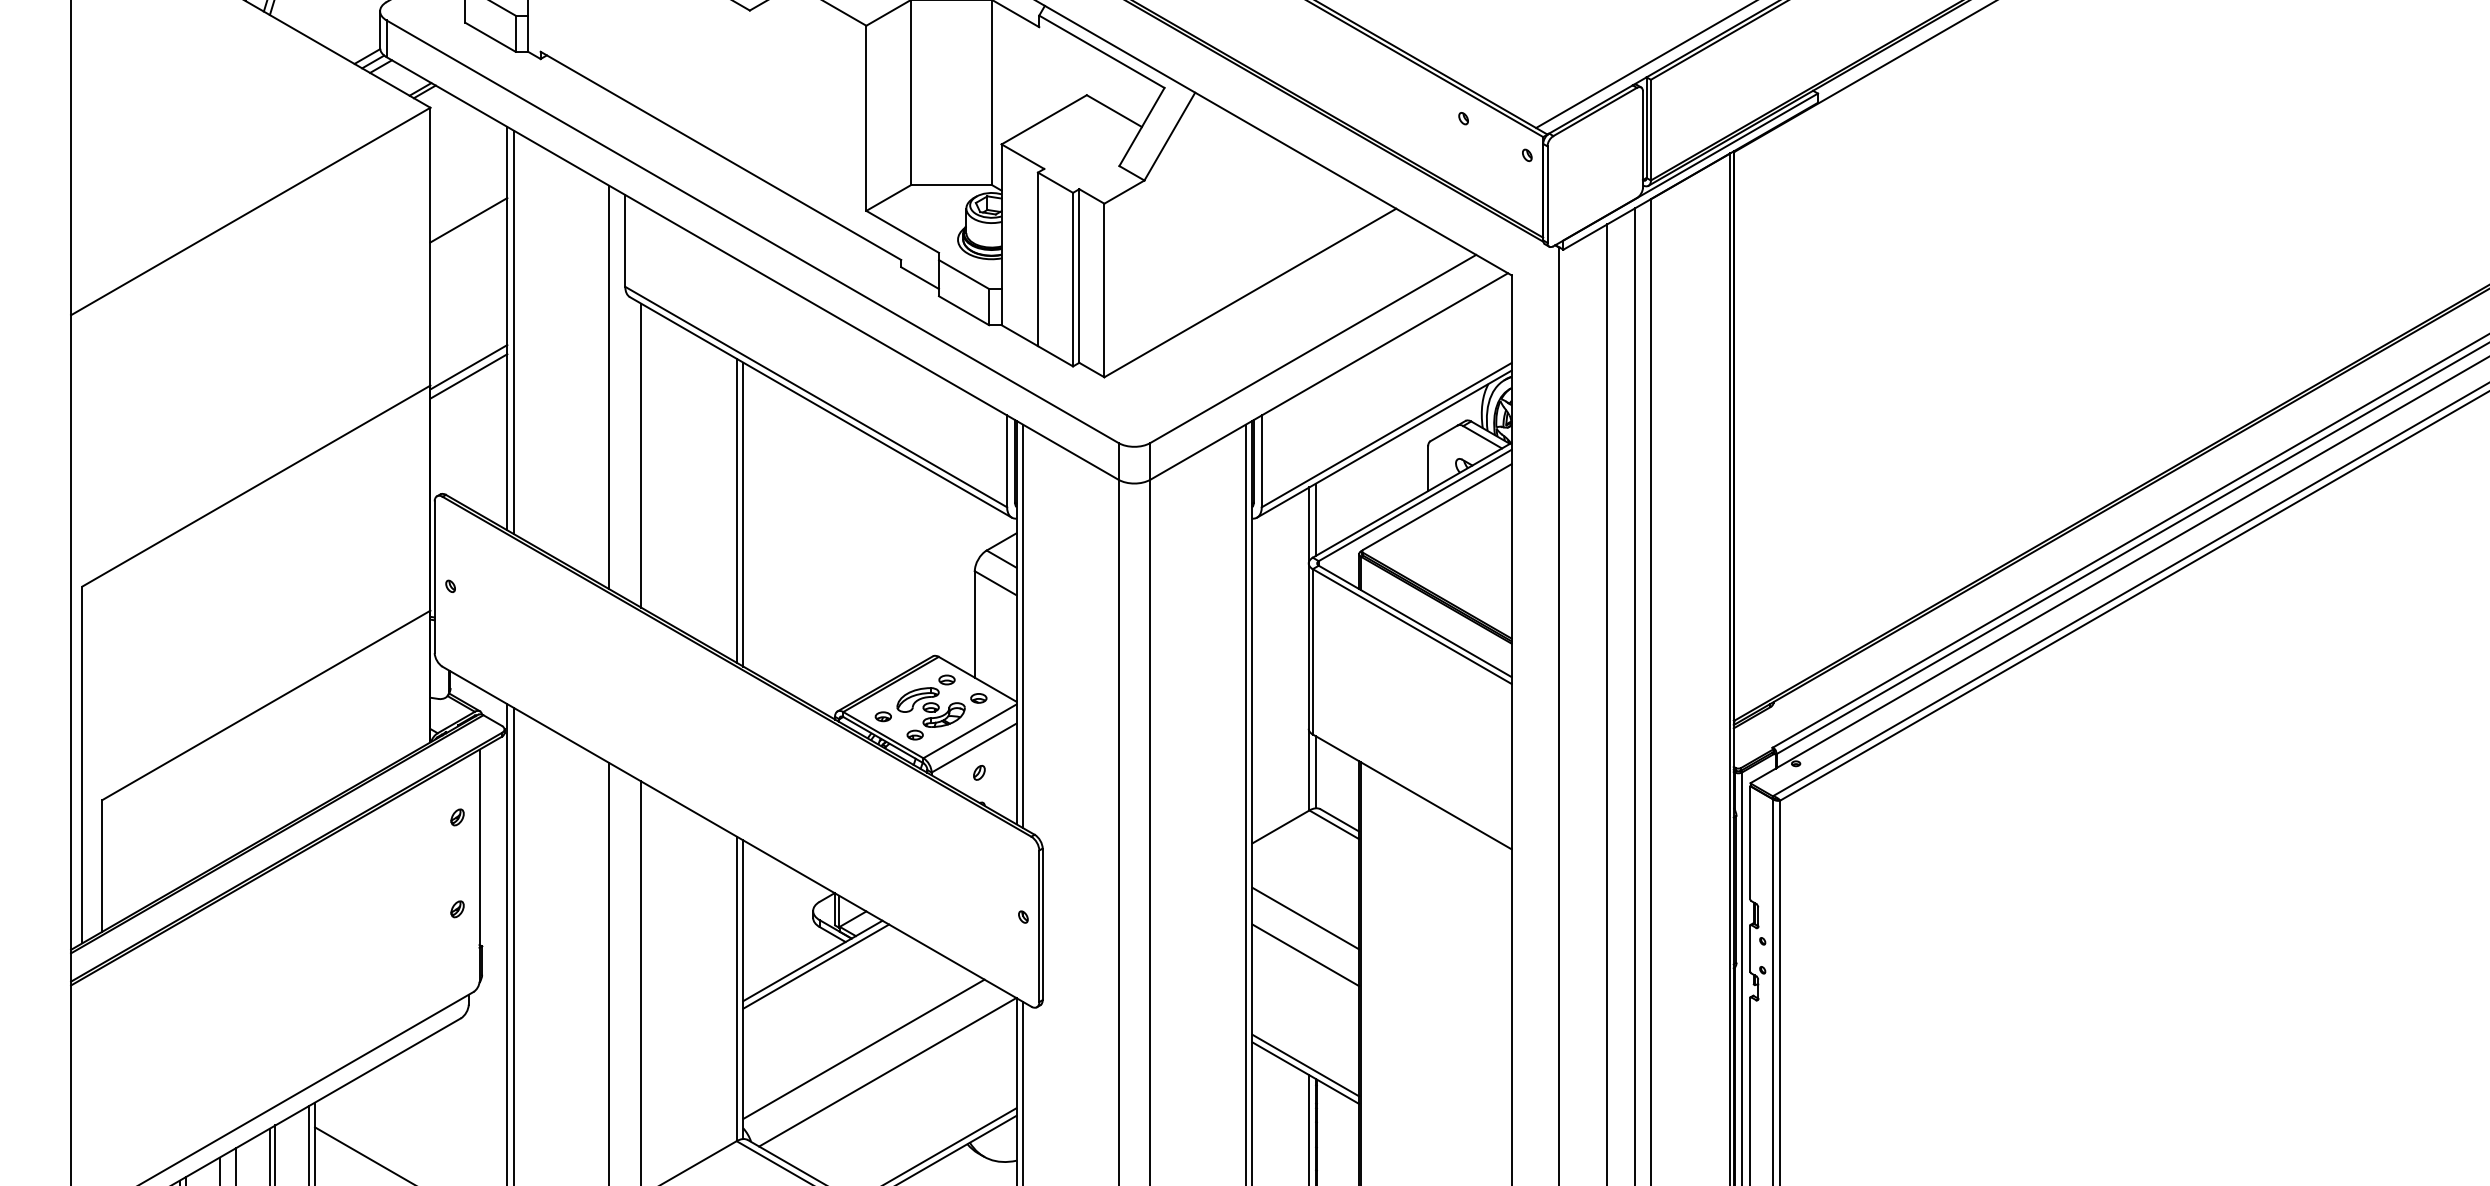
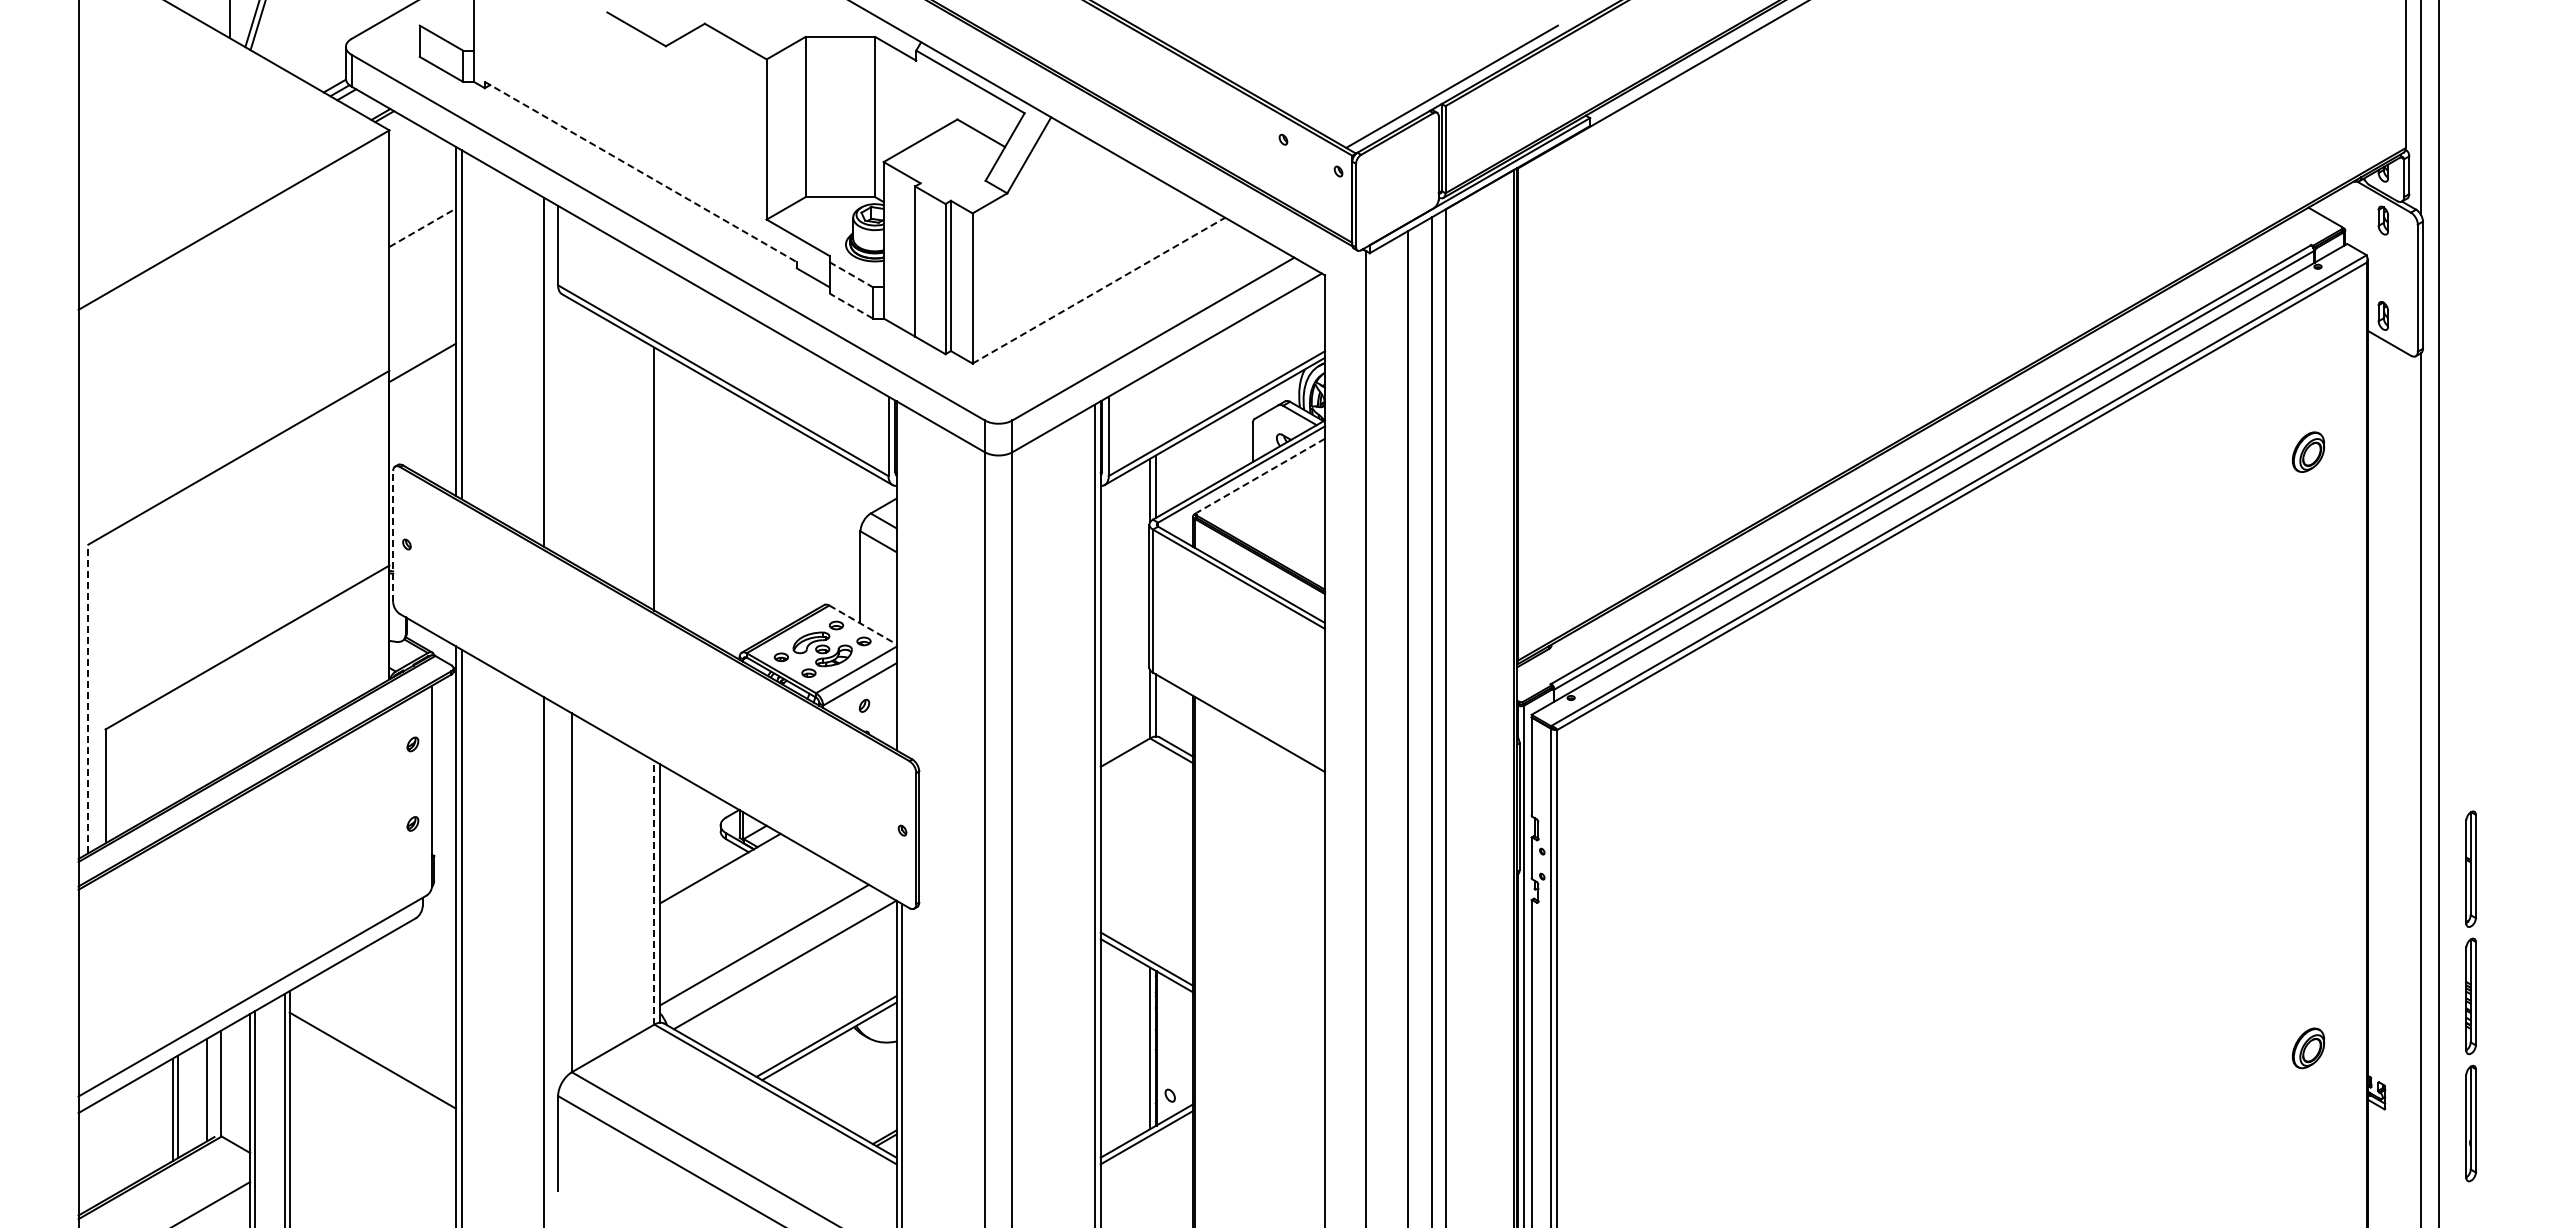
line: (721, 156) -> (641, 172), solid -> dashed
line: (469, 220) -> (423, 227), solid -> dashed
line: (964, 274) -> (851, 274), solid -> dashed
line: (1249, 292) -> (1098, 290), solid -> dashed
line: (963, 310) -> (850, 305), solid -> dashed
line: (468, 366) -> (422, 354), removed
line: (640, 454) -> (571, 430), removed
line: (1437, 507) -> (1260, 476), solid -> dashed
line: (743, 513) -> (660, 481), removed
line: (435, 577) -> (393, 536), solid -> dashed
line: (1023, 625) -> (902, 578), removed
line: (977, 678) -> (862, 624), solid -> dashed
line: (82, 764) -> (88, 698), solid -> dashed
line: (1305, 918) -> (1146, 831), removed
line: (1305, 955) -> (1146, 863), removed
line: (816, 966) -> (723, 873), removed
line: (736, 988) -> (654, 892), solid -> dashed

